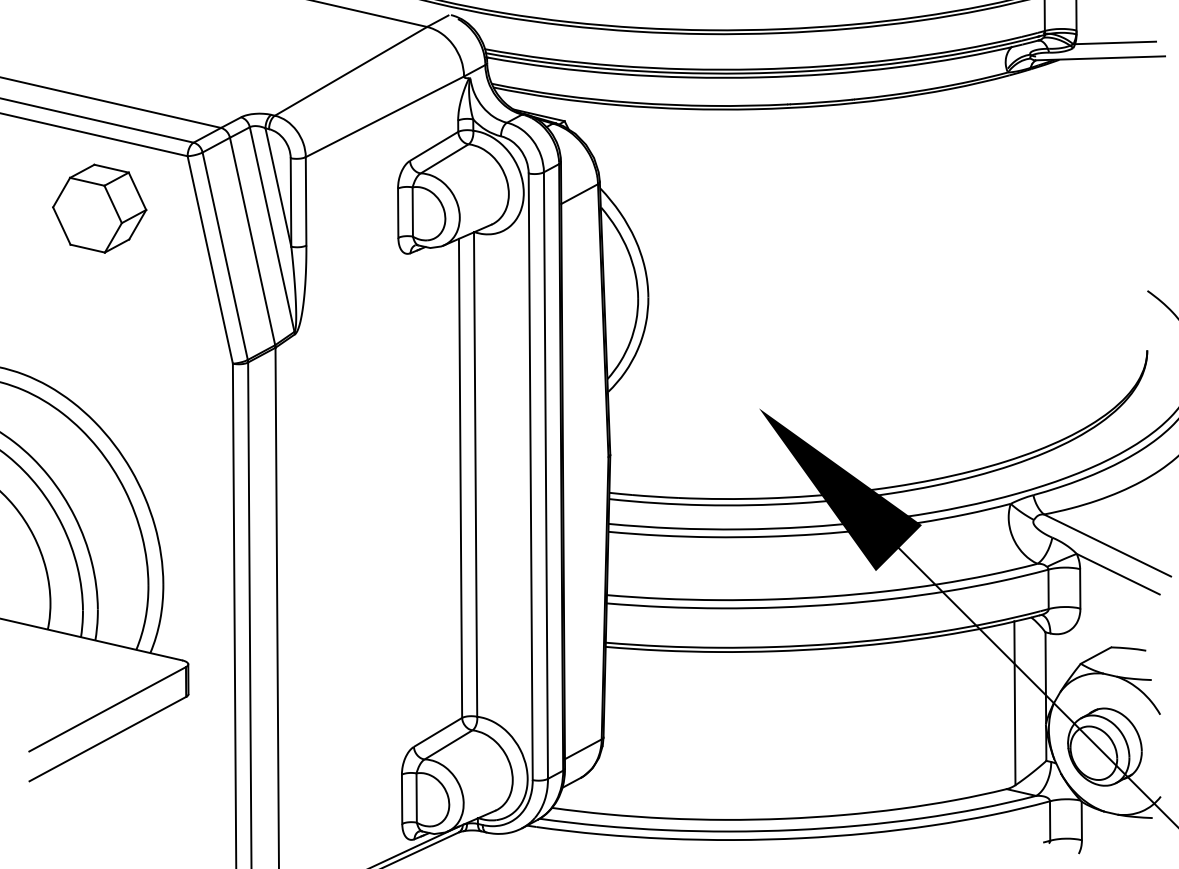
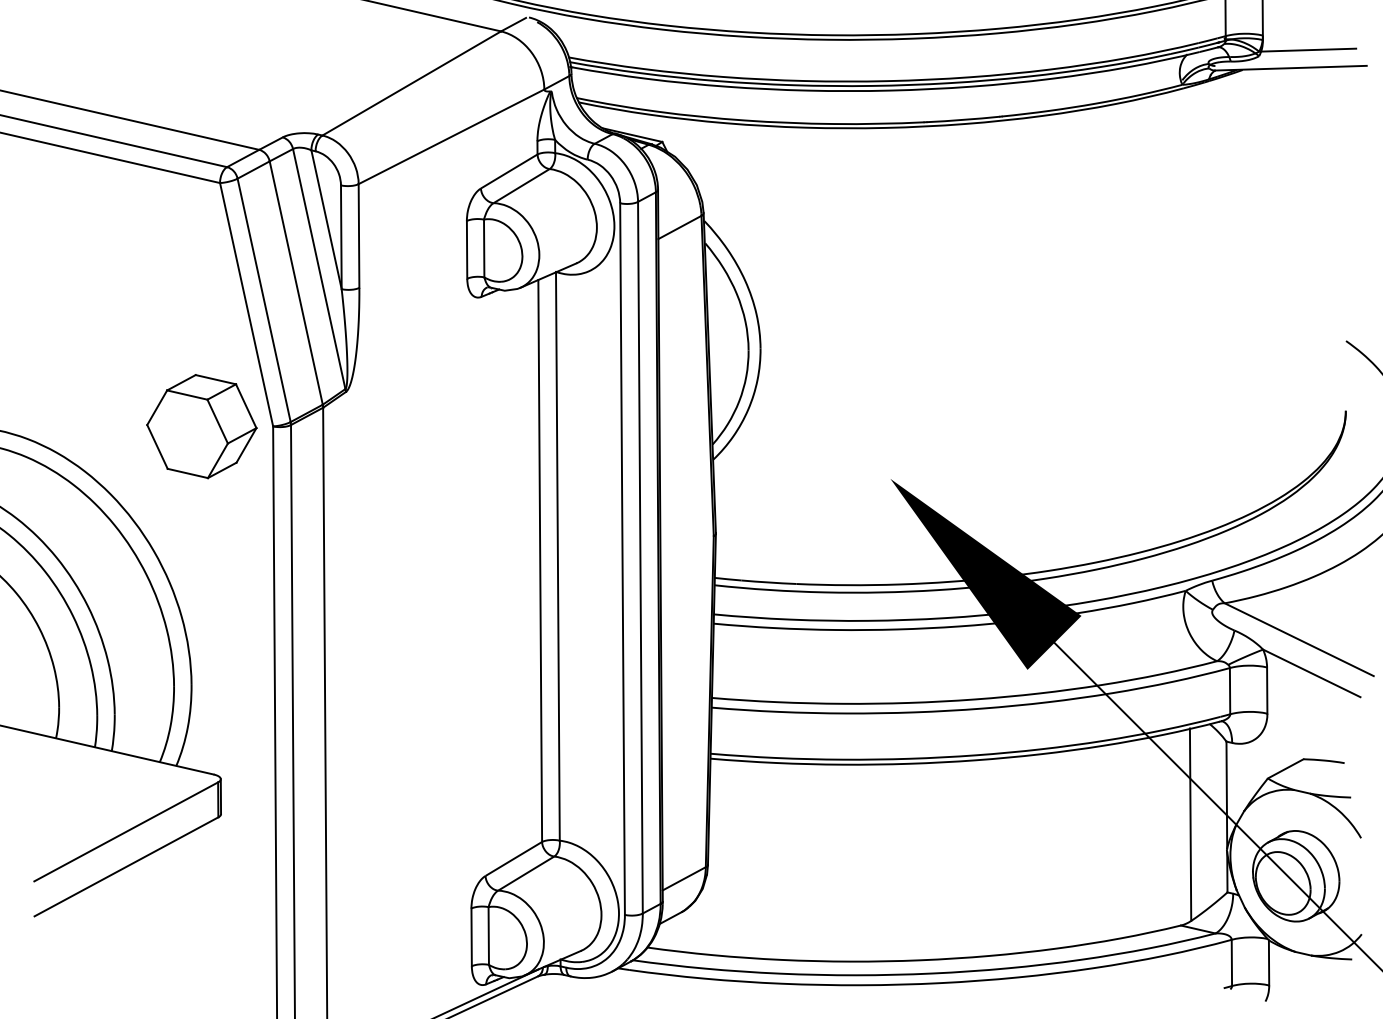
part: (99, 208) -> (201, 426), moved

